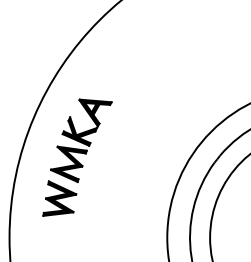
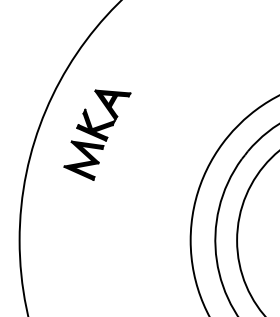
part: (59, 198) -> (73, 197), removed

